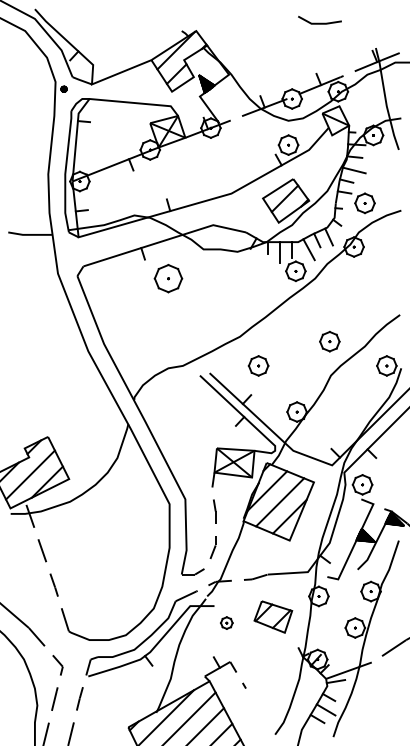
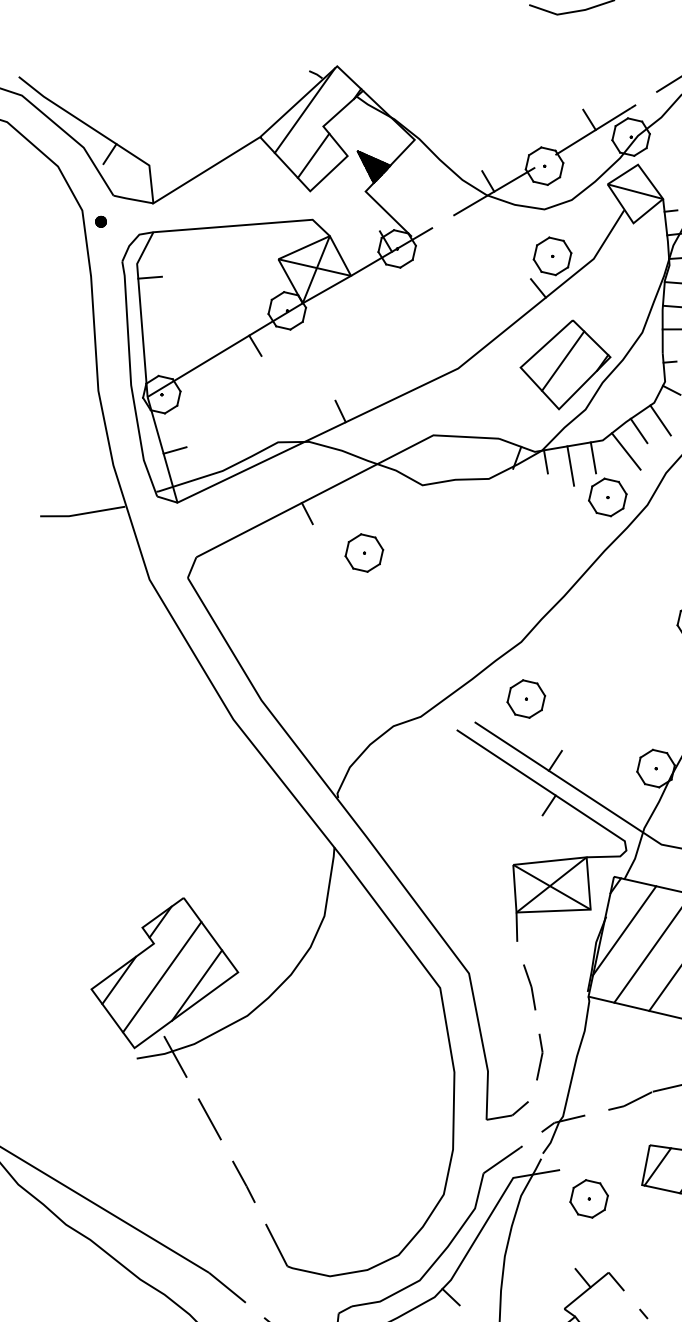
part: (168, 278) -> (364, 552), size x0.71
part: (258, 365) -> (525, 698), moved
part: (226, 622) -> (588, 1197), size x1.67

